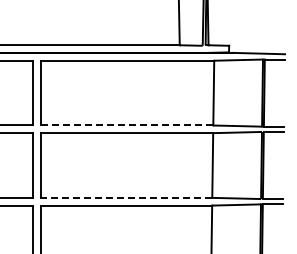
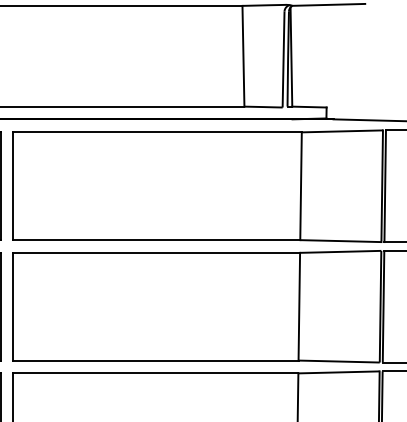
line: (126, 125) -> (155, 240), dashed -> solid
line: (126, 197) -> (155, 359), dashed -> solid

